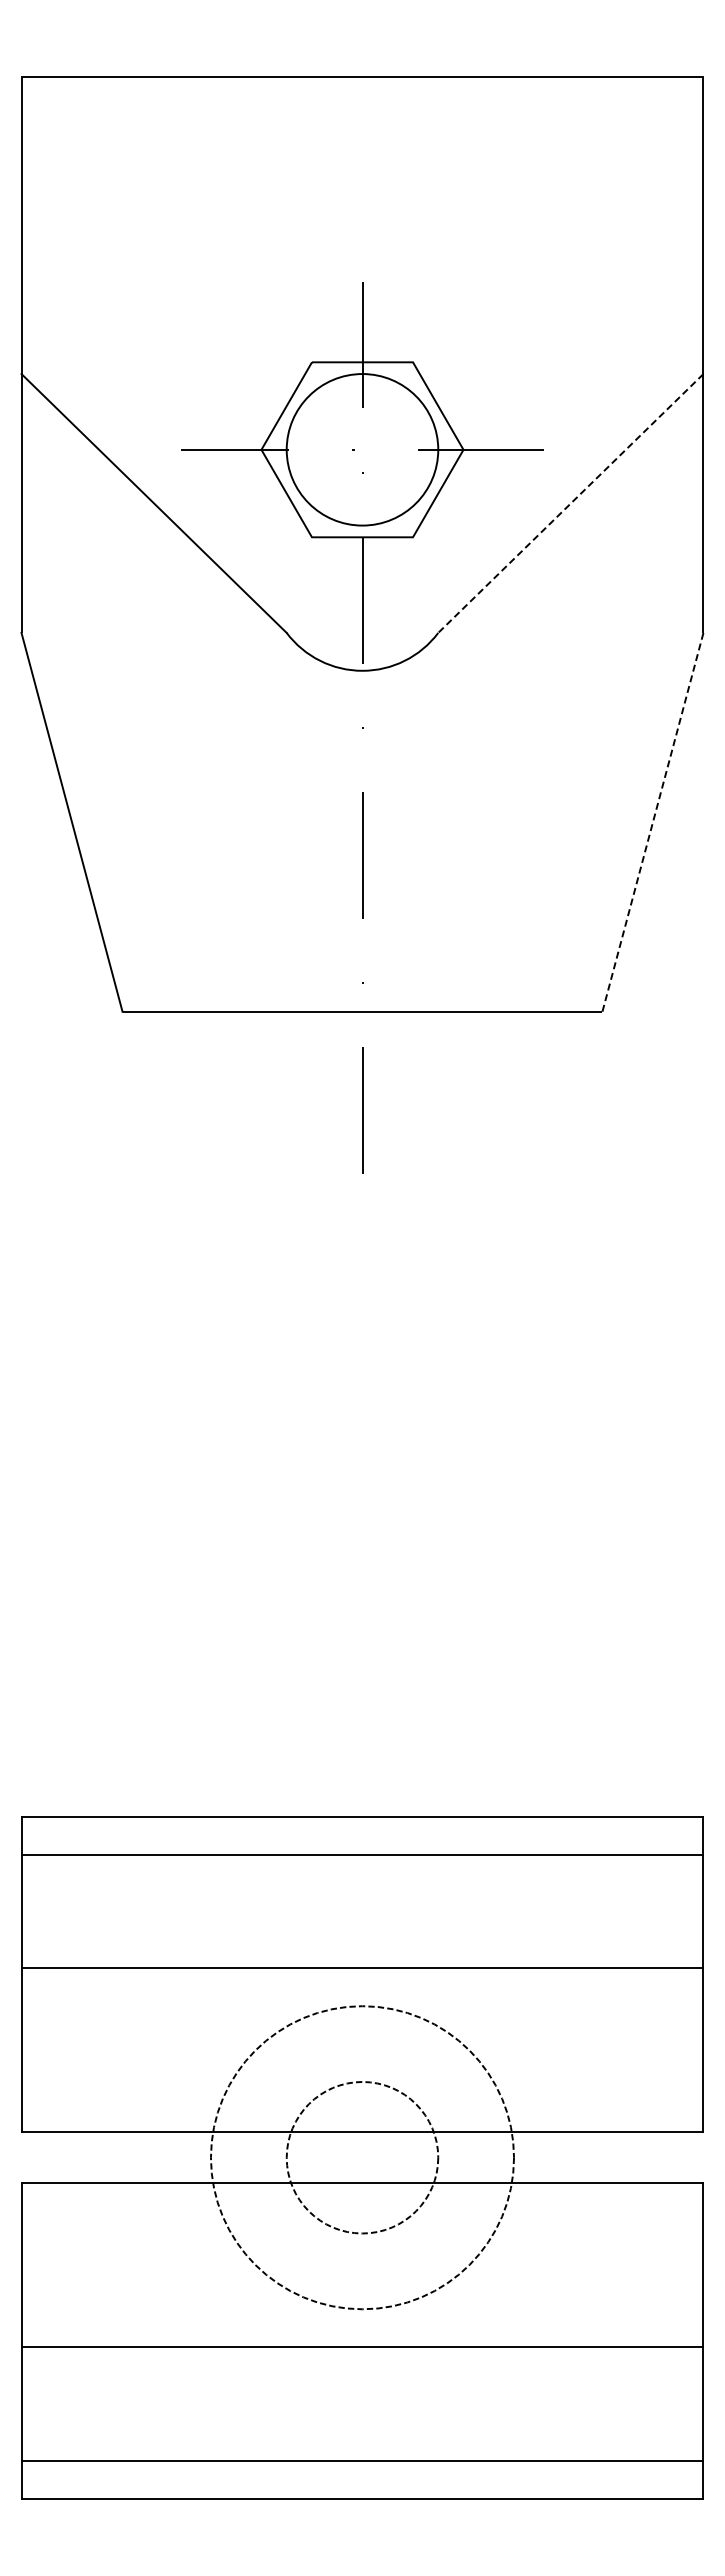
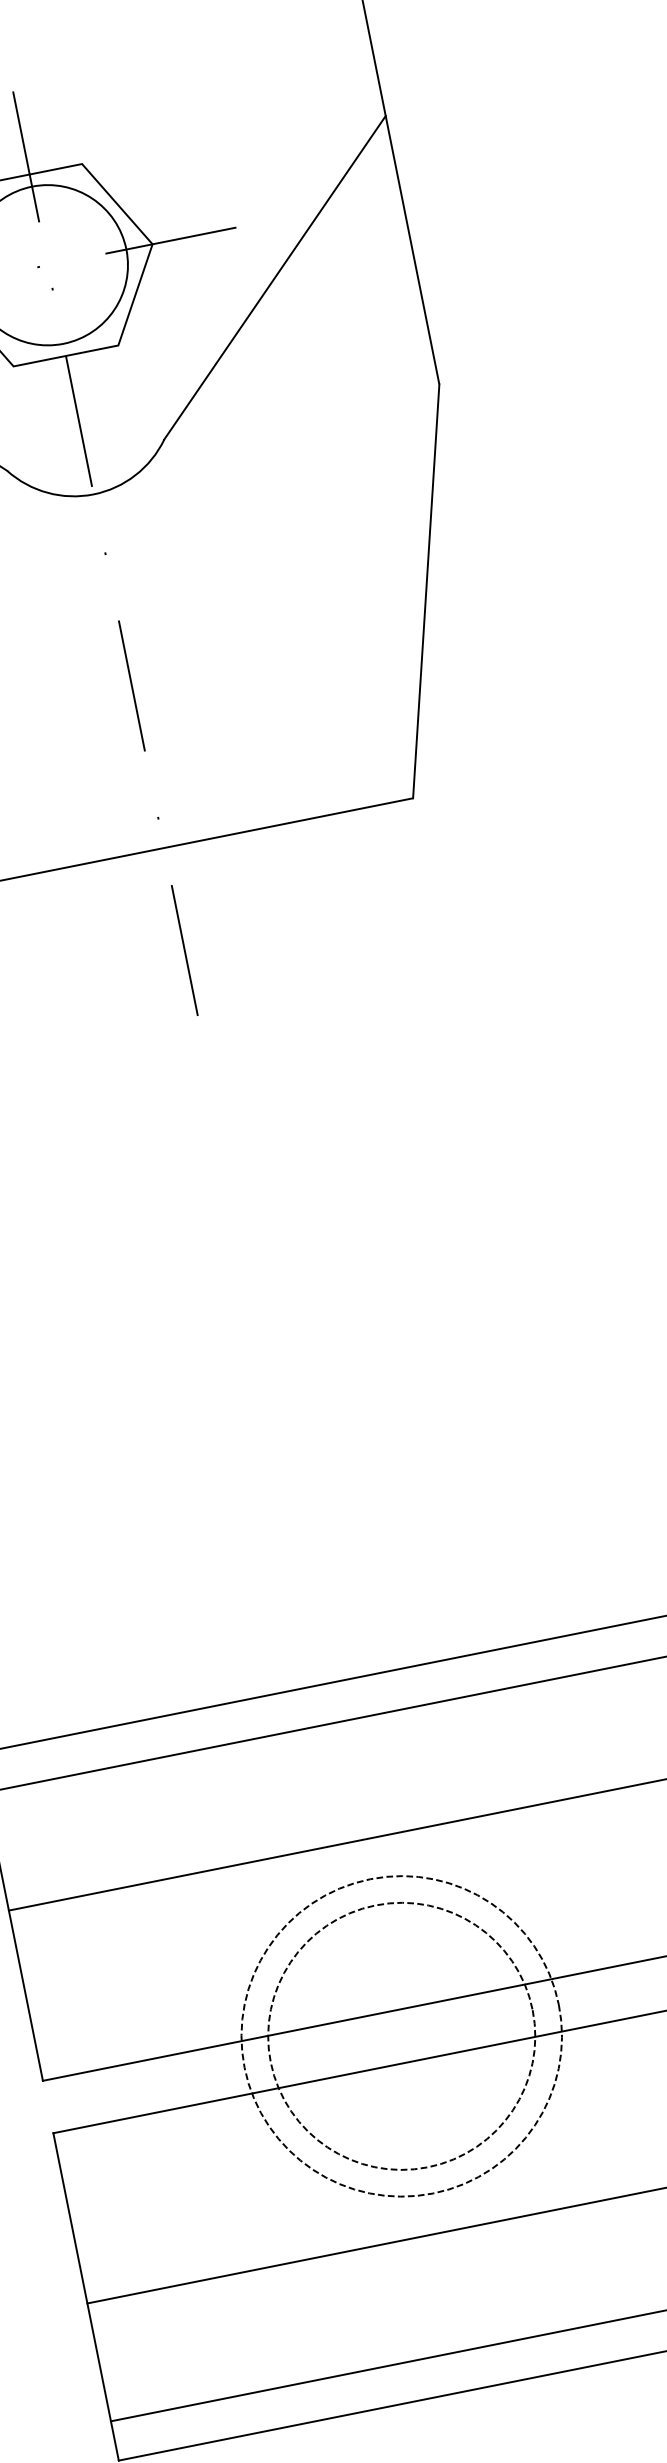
line: (570, 503) -> (274, 277), dashed -> solid
line: (652, 822) -> (425, 591), dashed -> solid
circle: (362, 2157) -> (401, 2036), size x1.67

